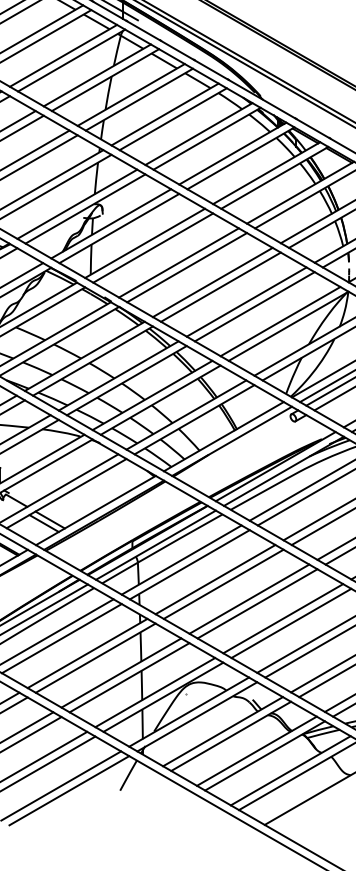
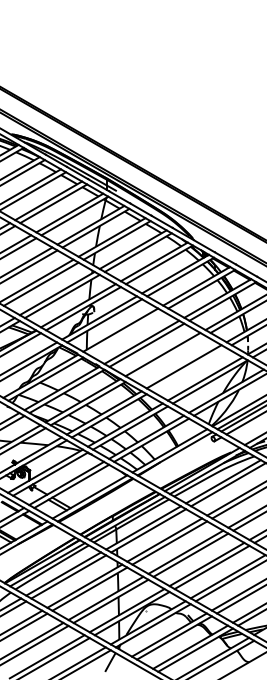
line: (152, 247) -> (125, 332), removed
line: (219, 287) -> (167, 357), removed
line: (253, 306) -> (188, 369), removed

